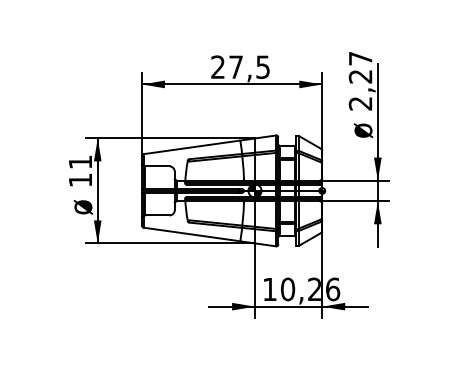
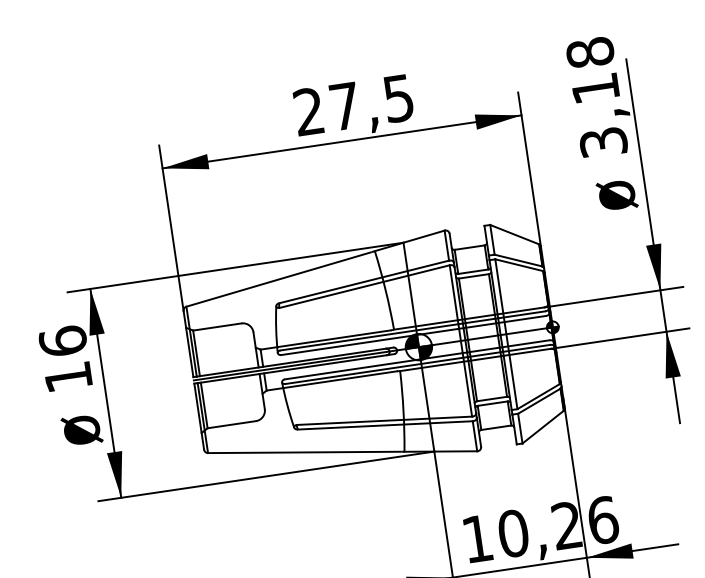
text: (360, 80) -> (596, 96), 2,27 -> 3,18
text: (80, 162) -> (63, 341), 11 -> 16

